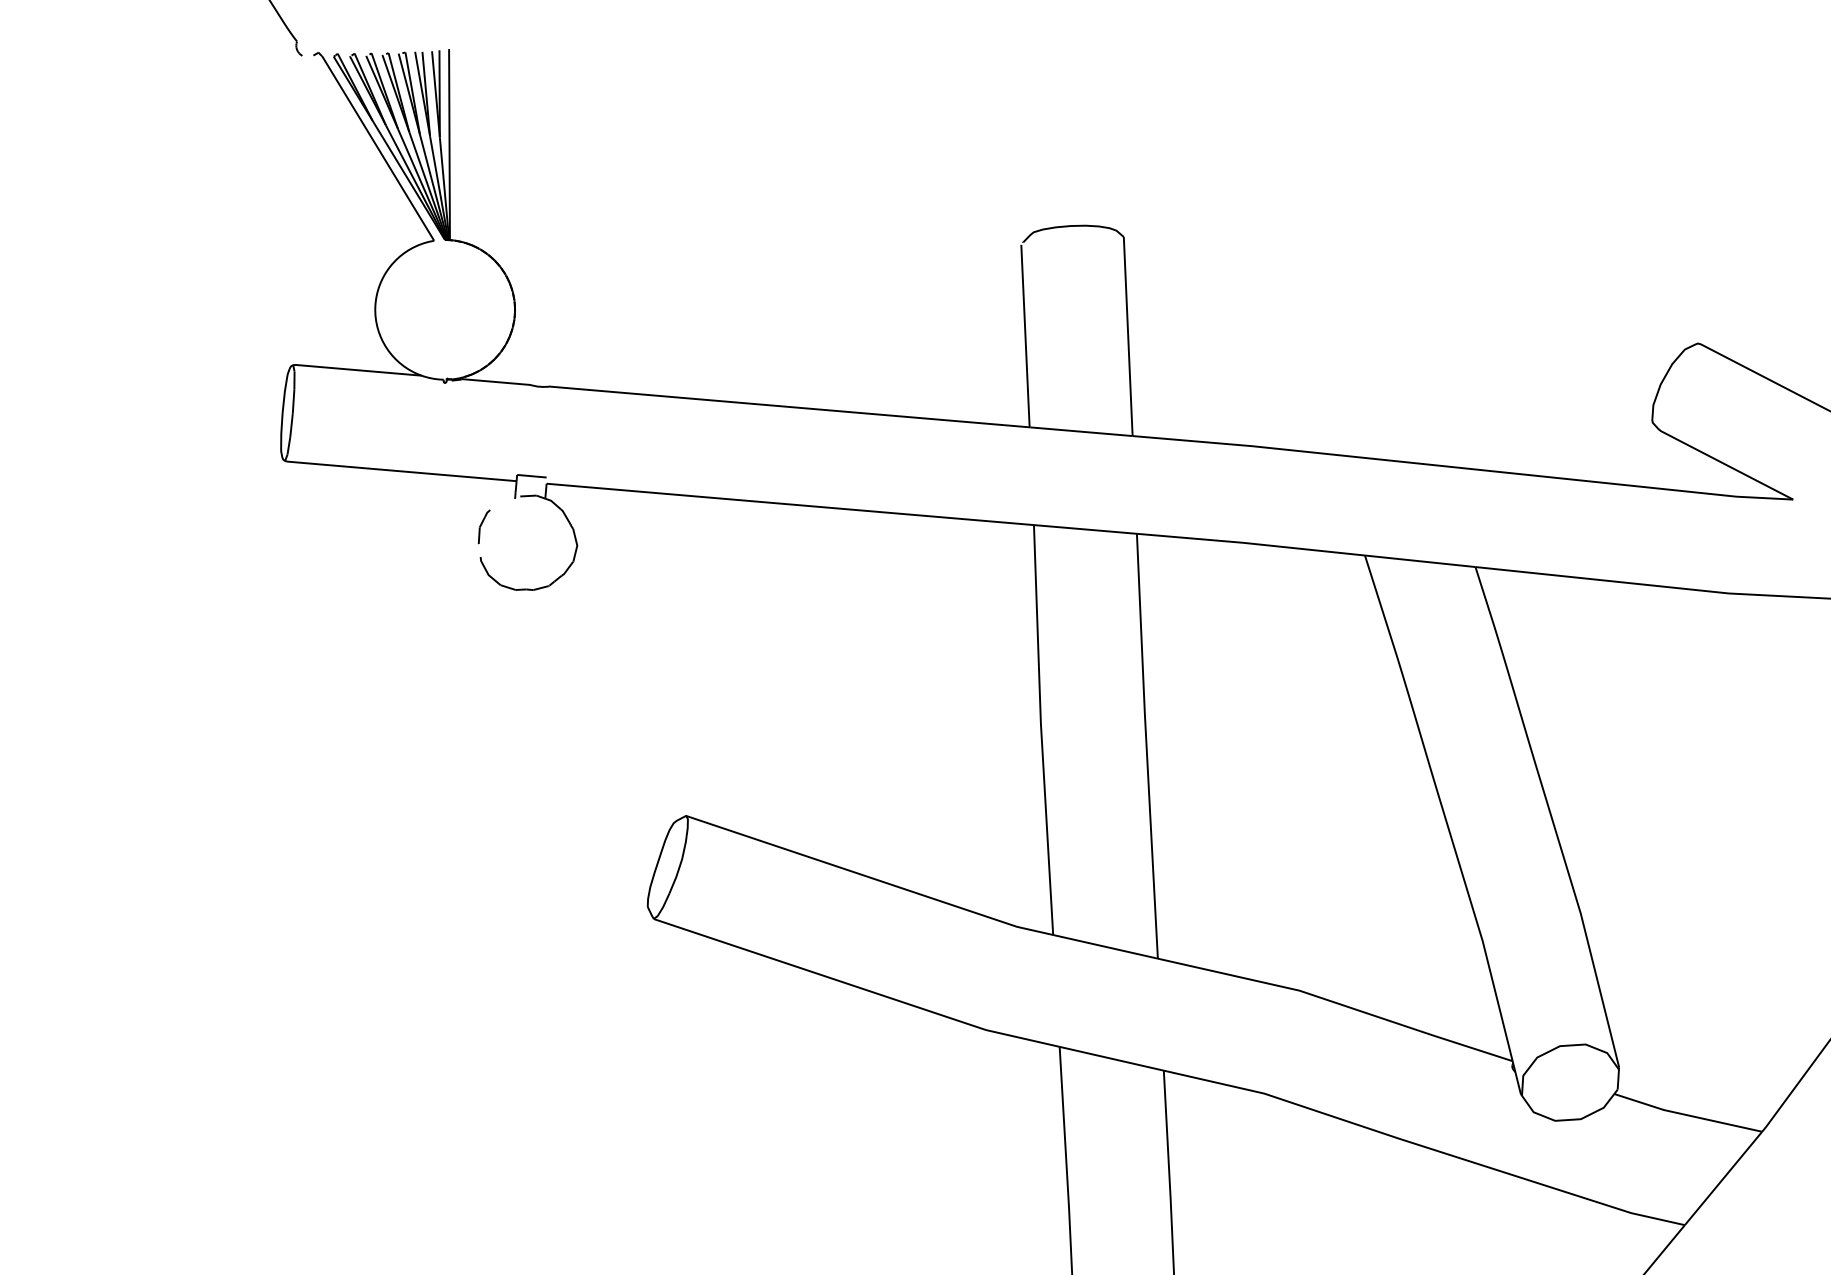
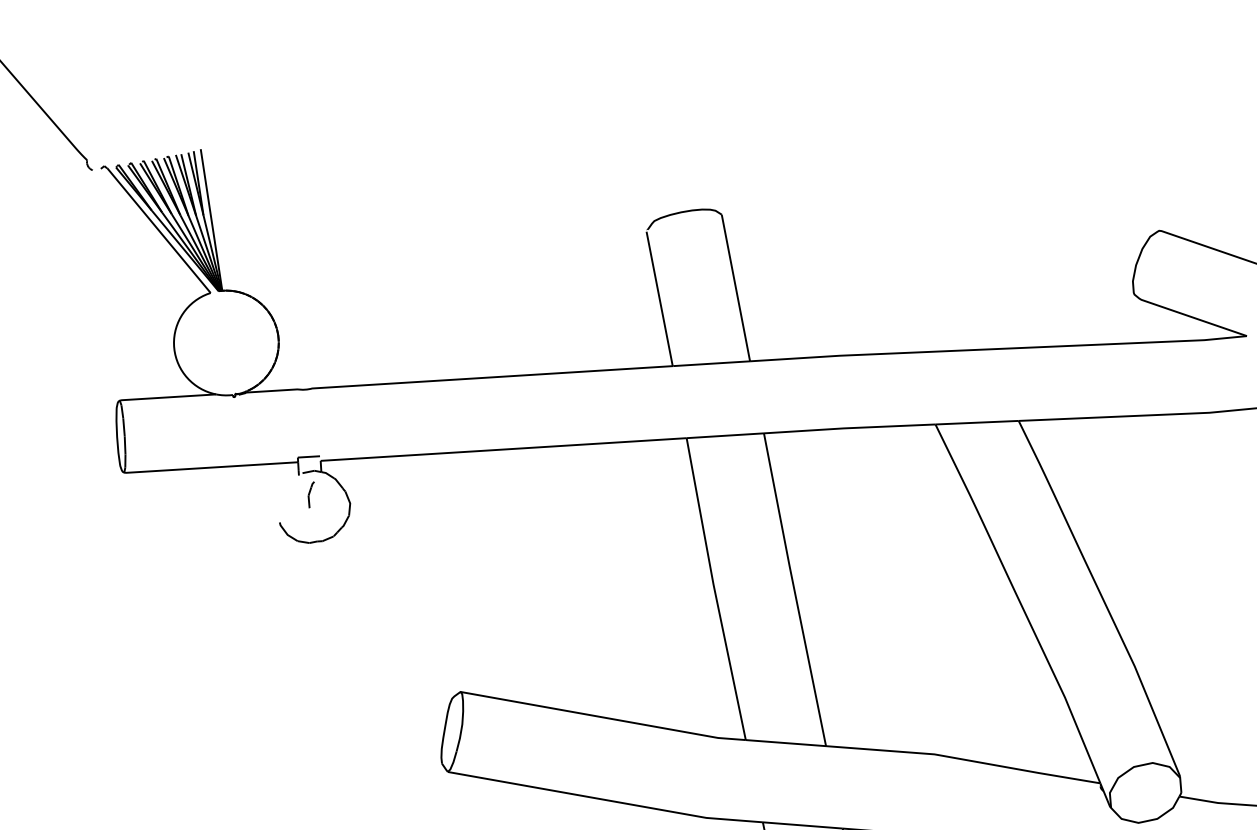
part: (483, 526) -> (311, 494), moved

